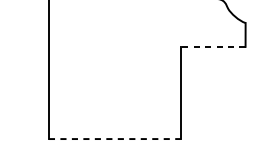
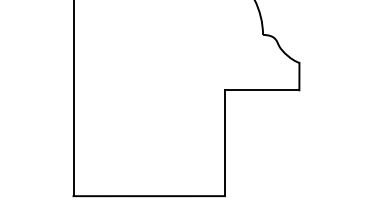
line: (212, 47) -> (261, 90), dashed -> solid
line: (115, 139) -> (149, 196), dashed -> solid

